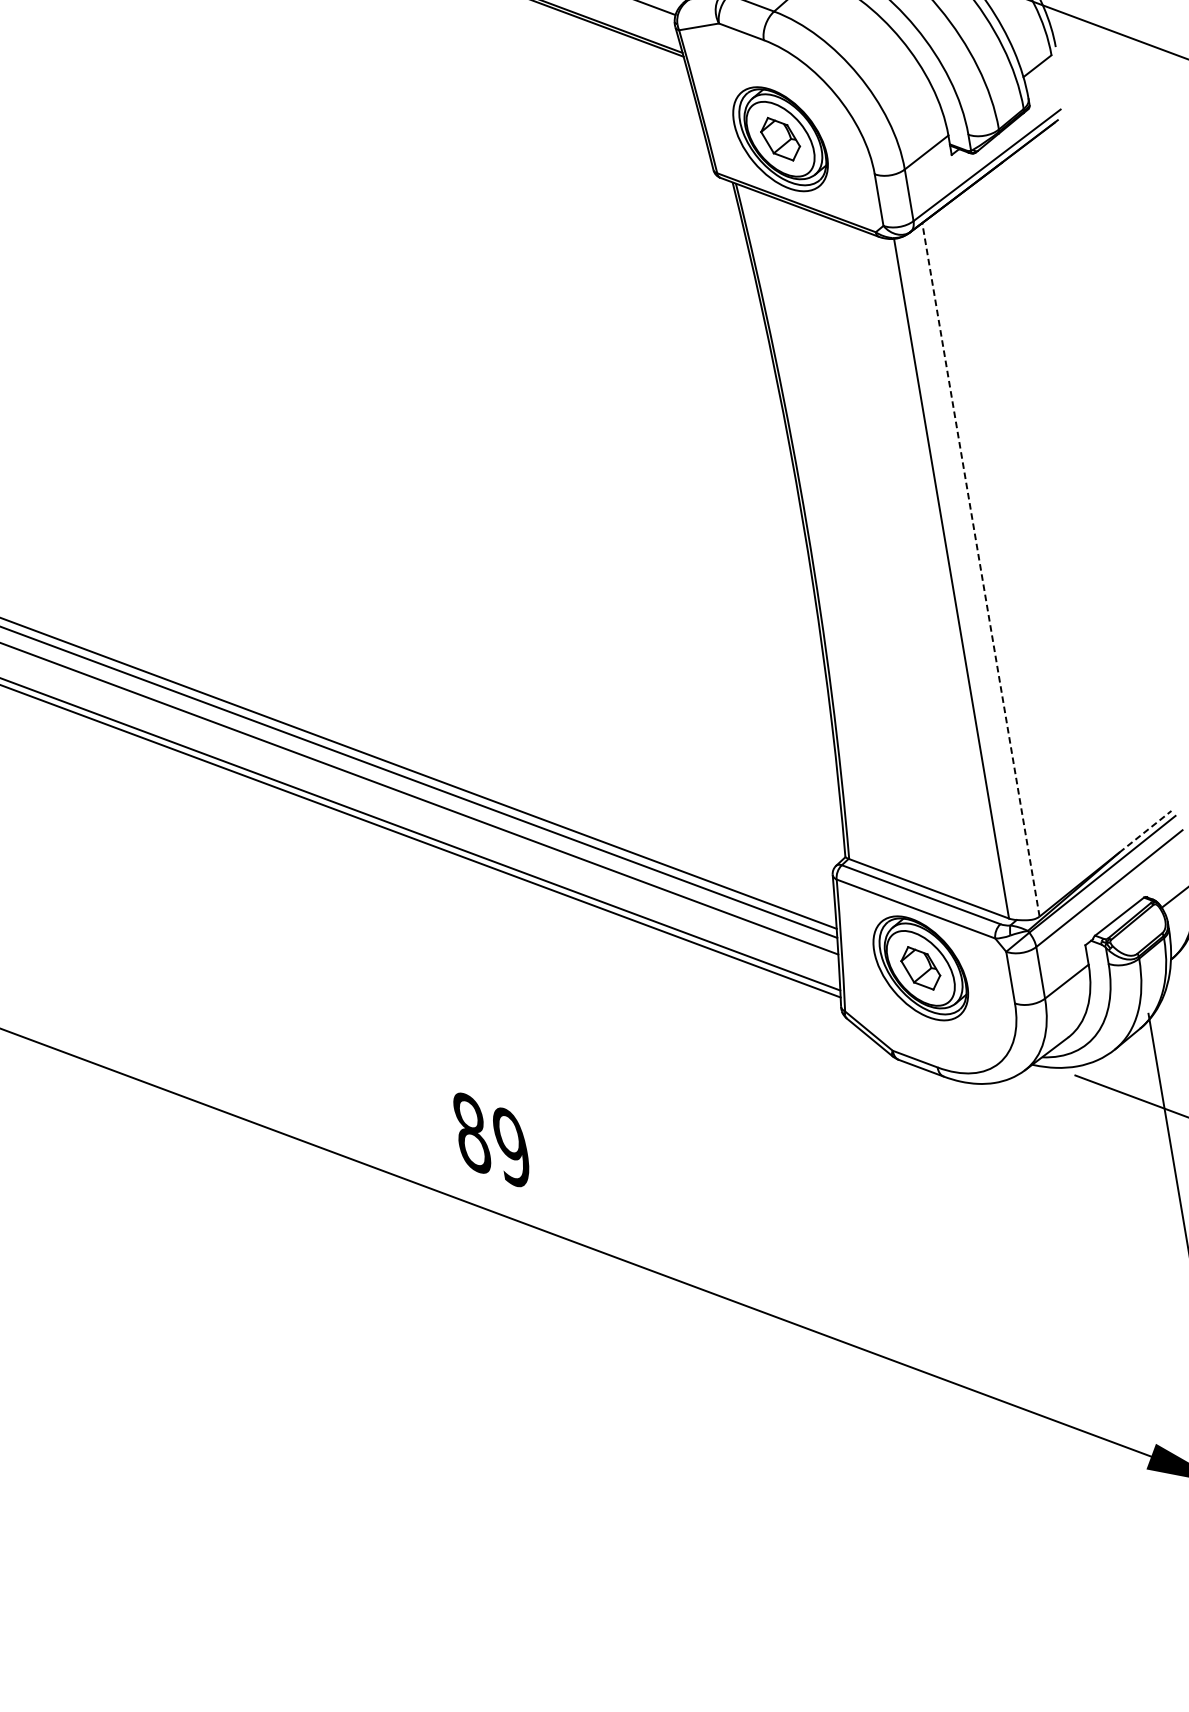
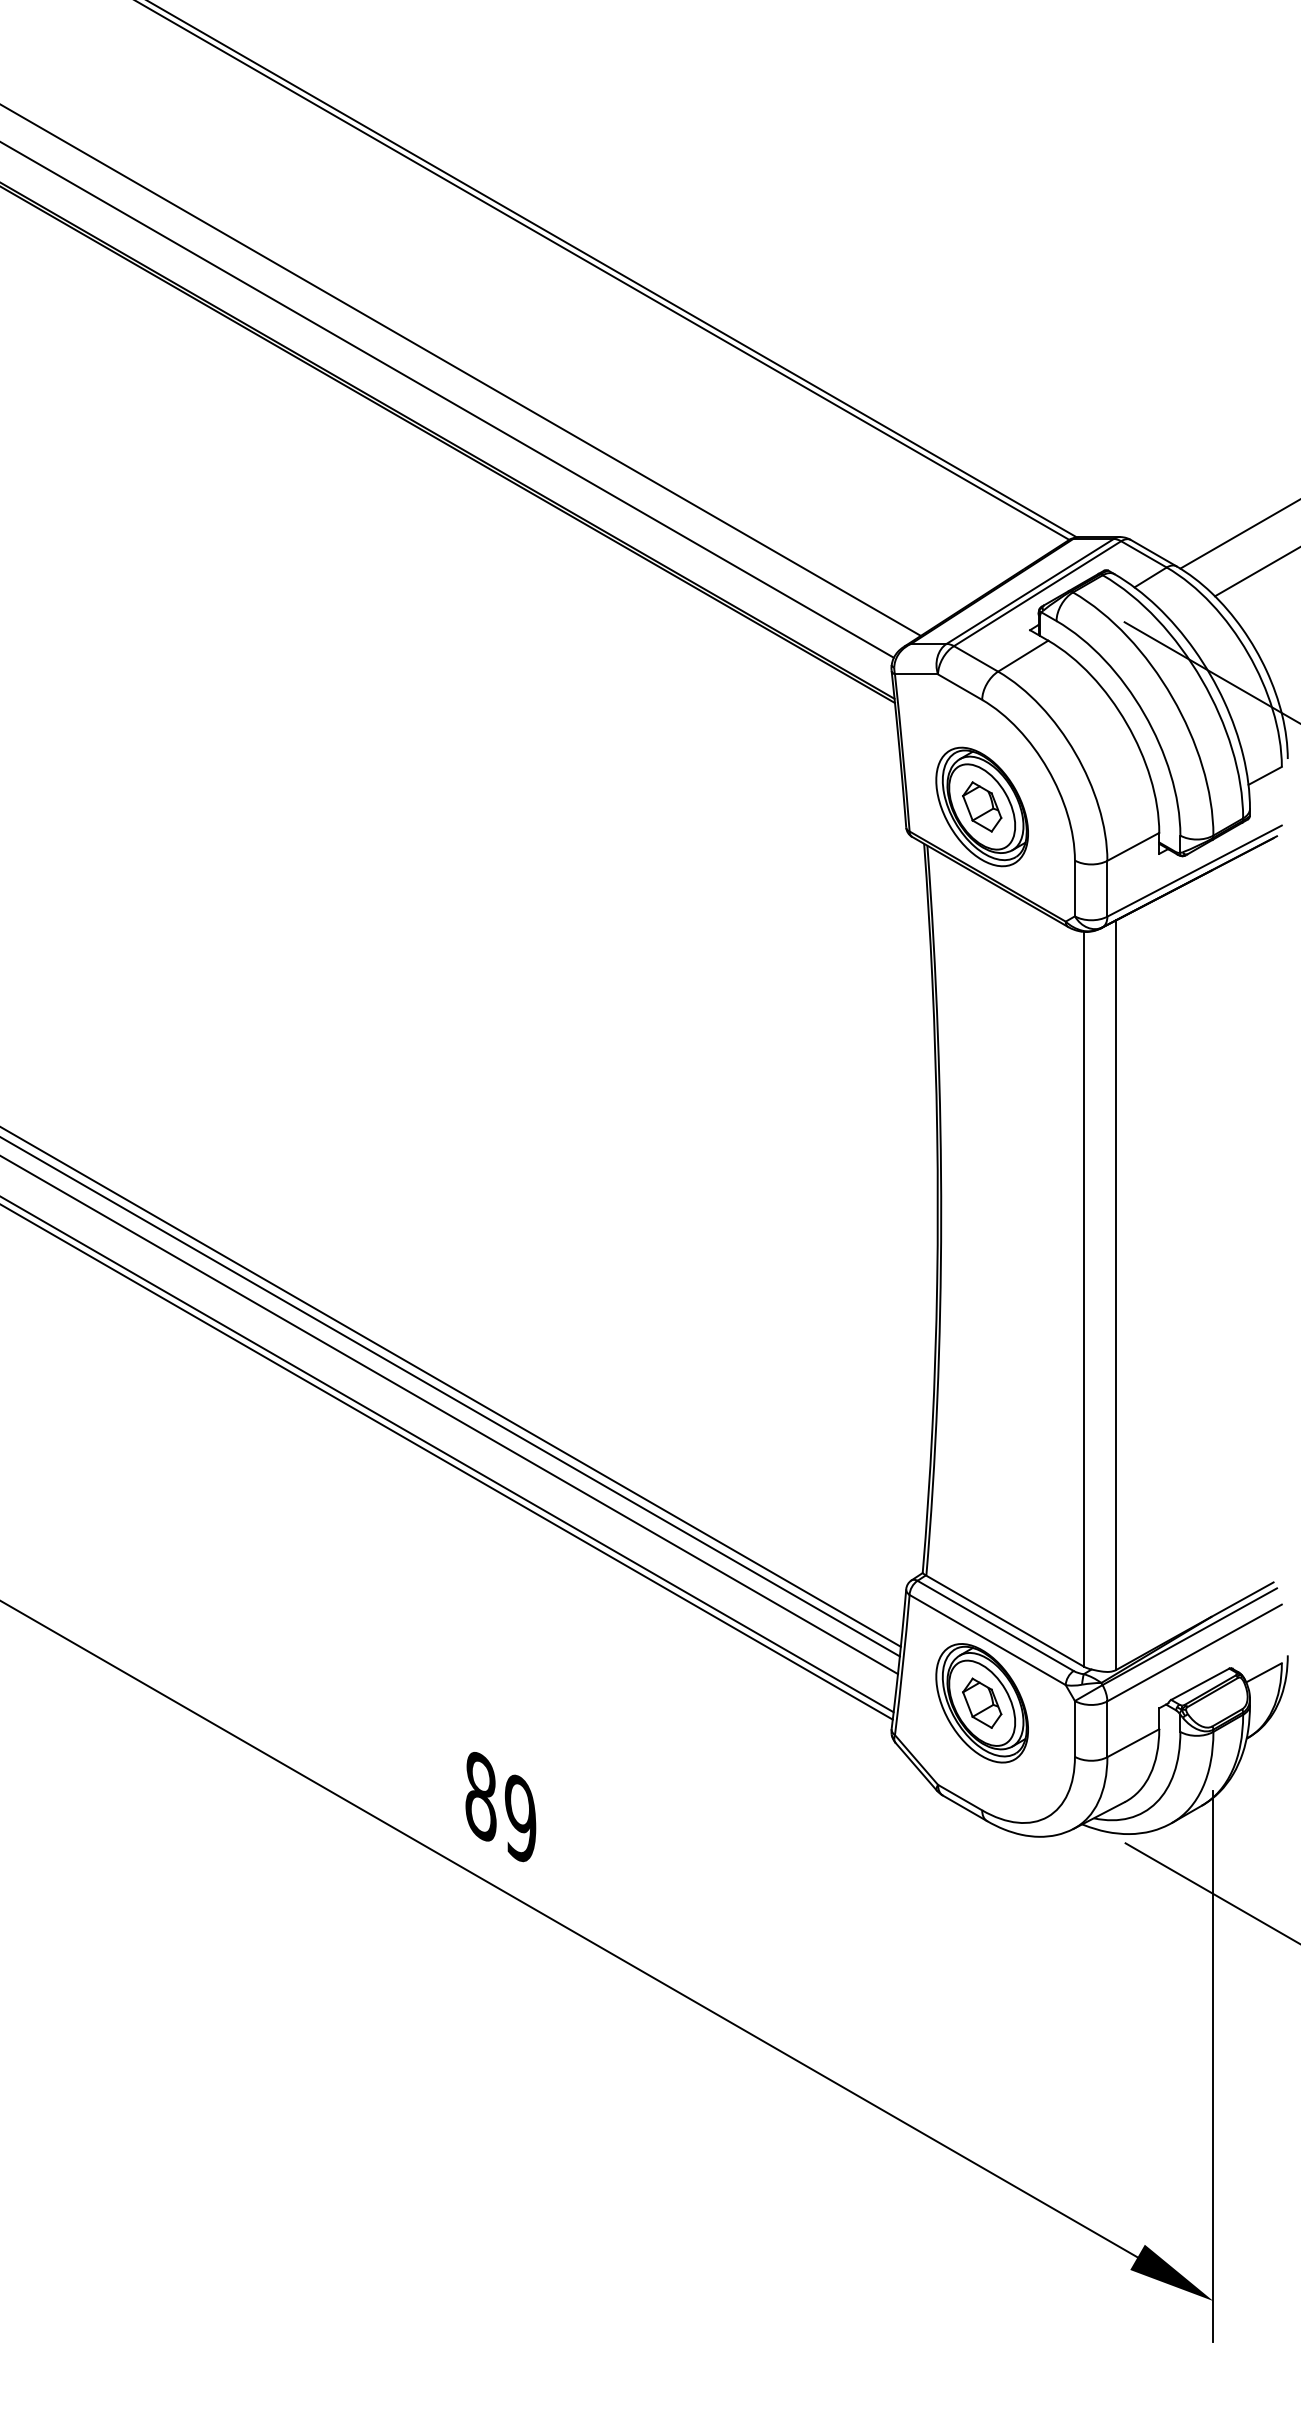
line: (981, 570) -> (1116, 1295), dashed -> solid
line: (1145, 831) -> (1242, 1599), dashed -> solid

